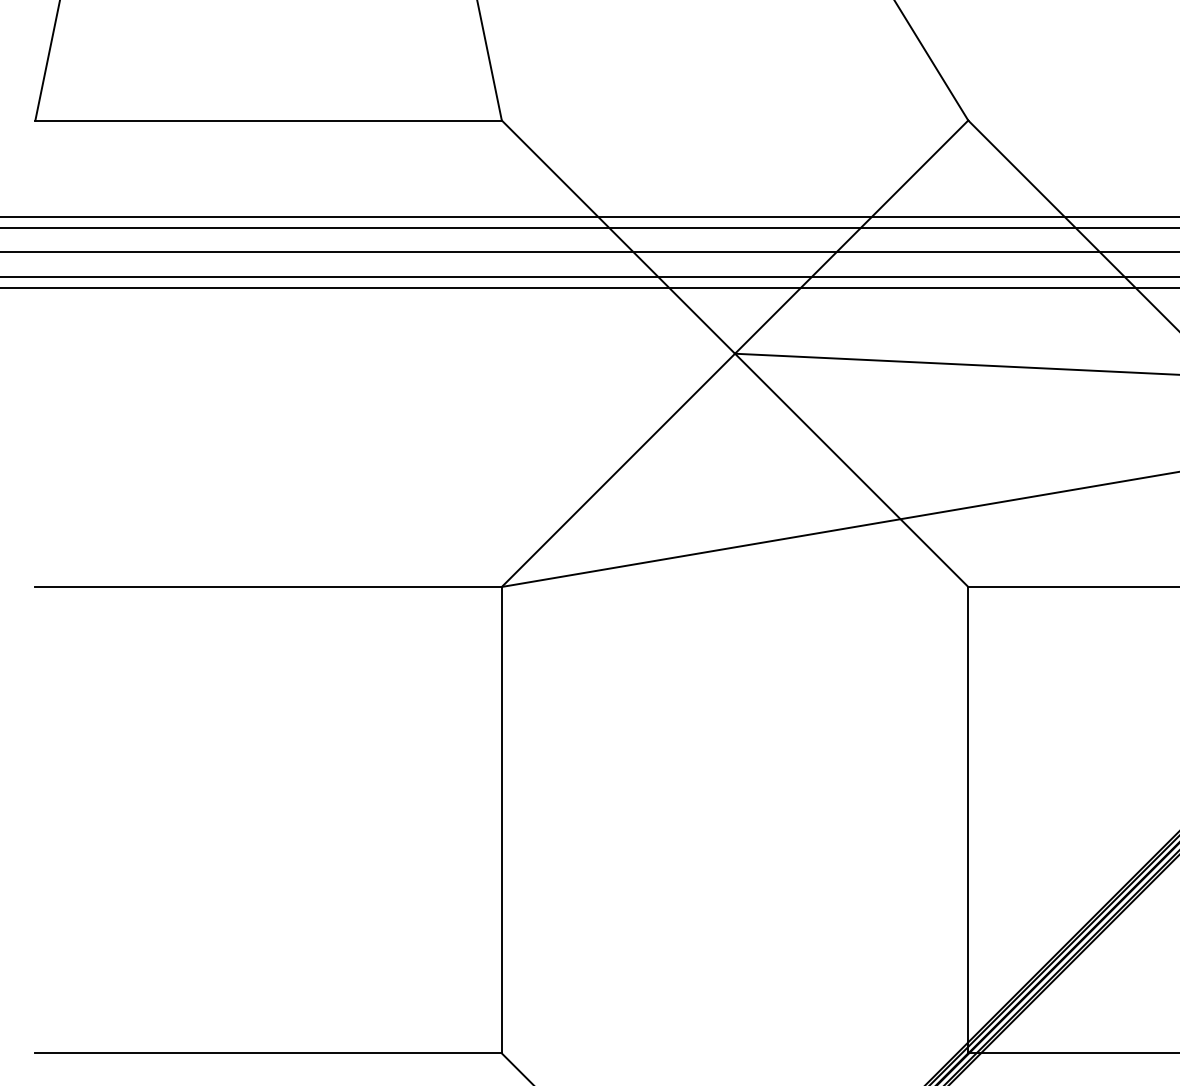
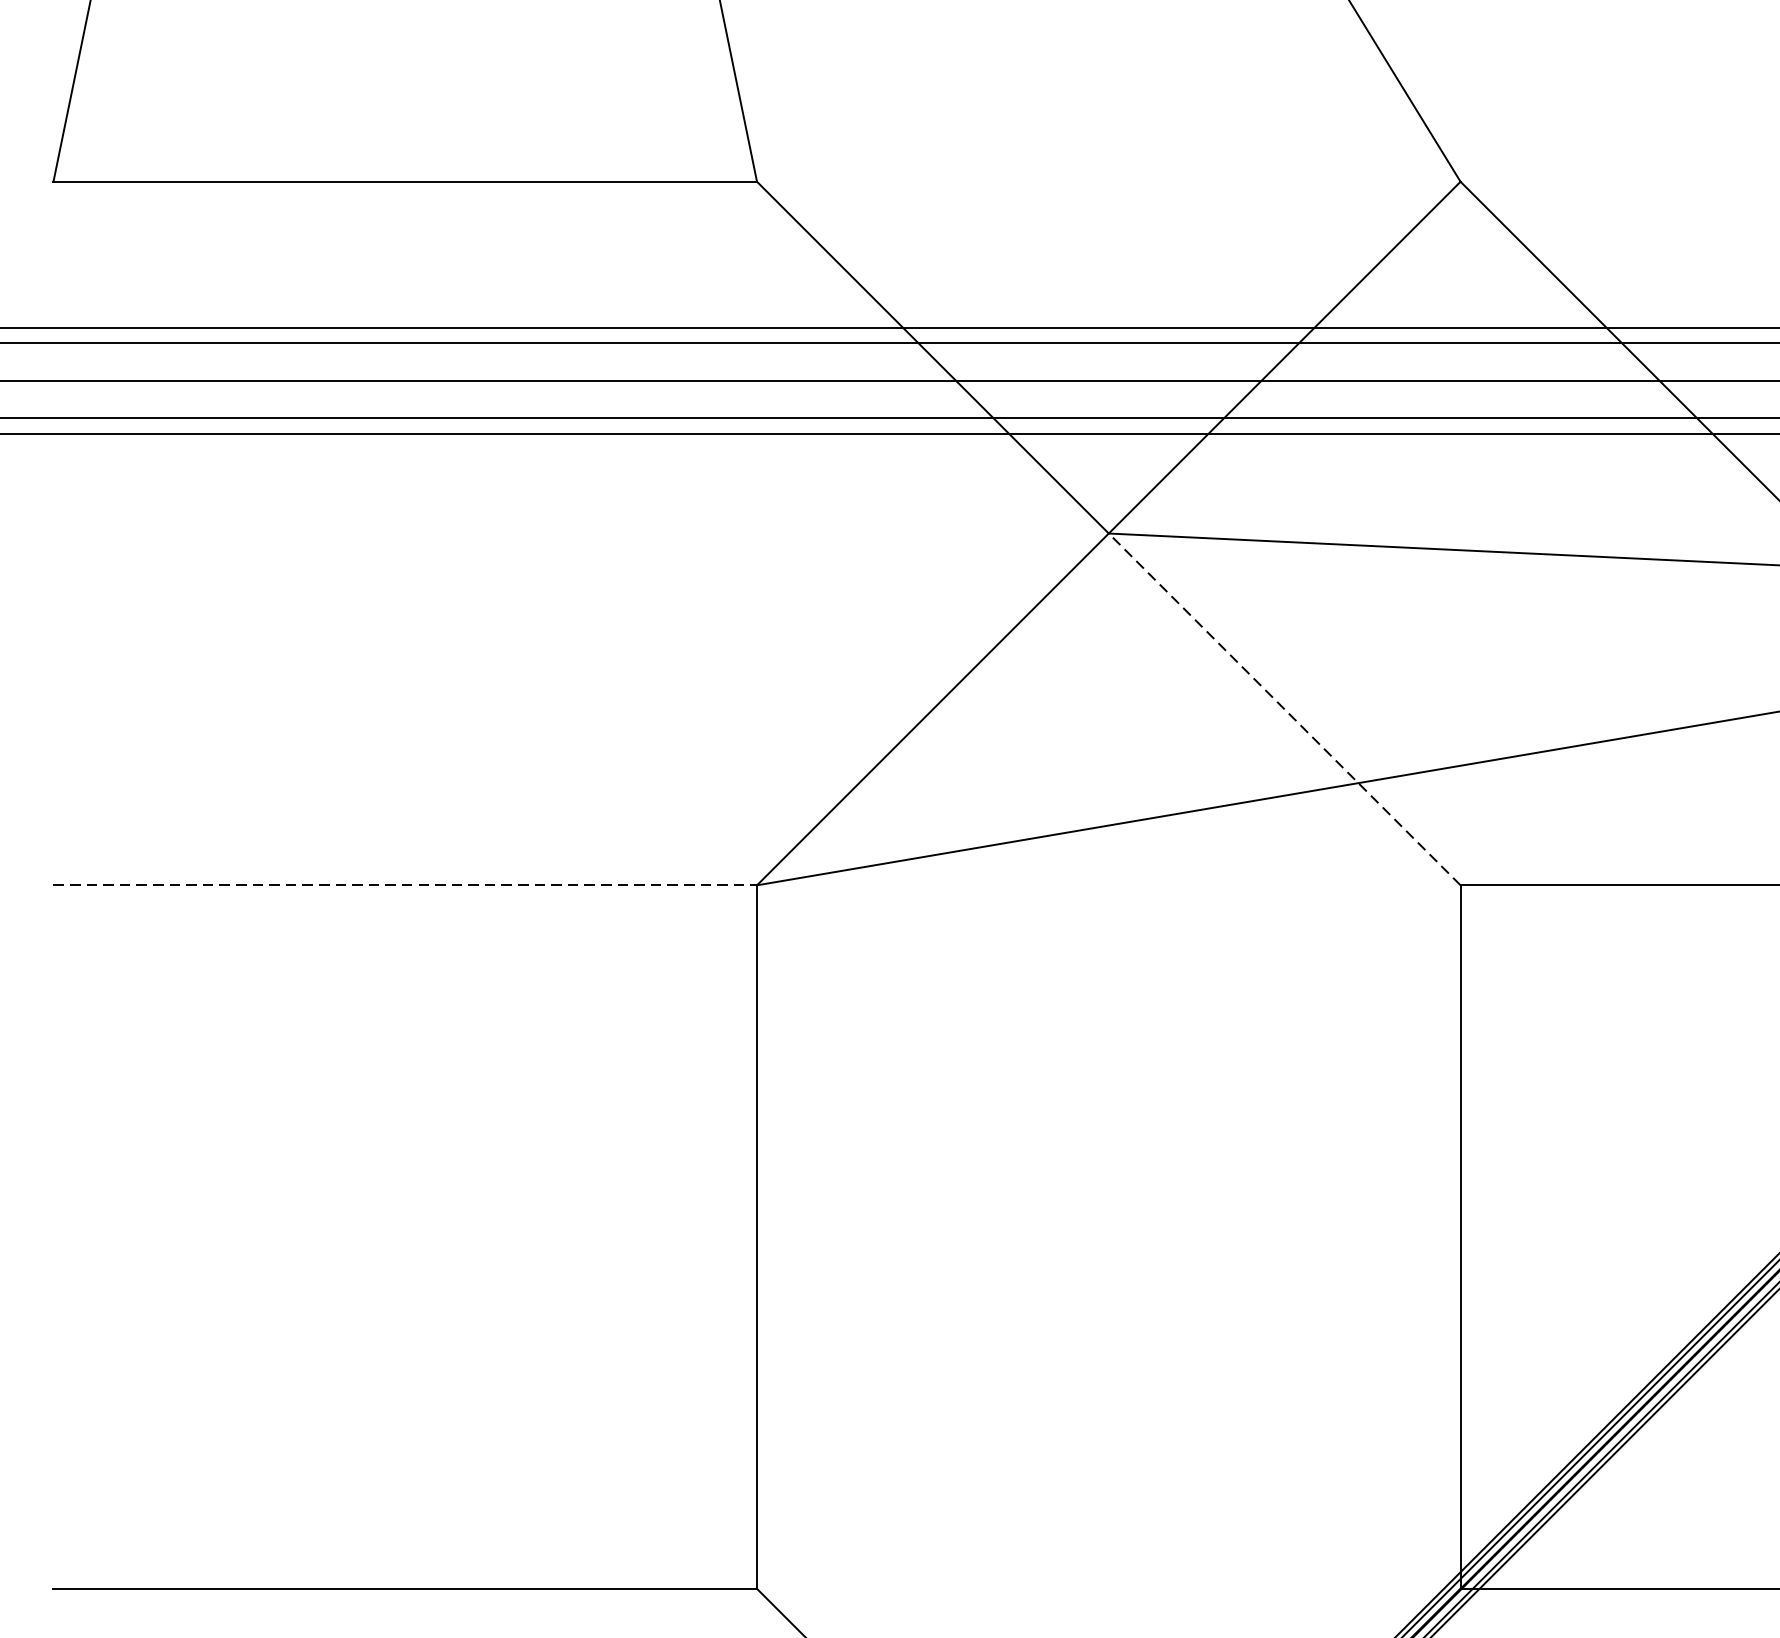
line: (851, 470) -> (1284, 709), solid -> dashed
line: (269, 586) -> (406, 884), solid -> dashed

